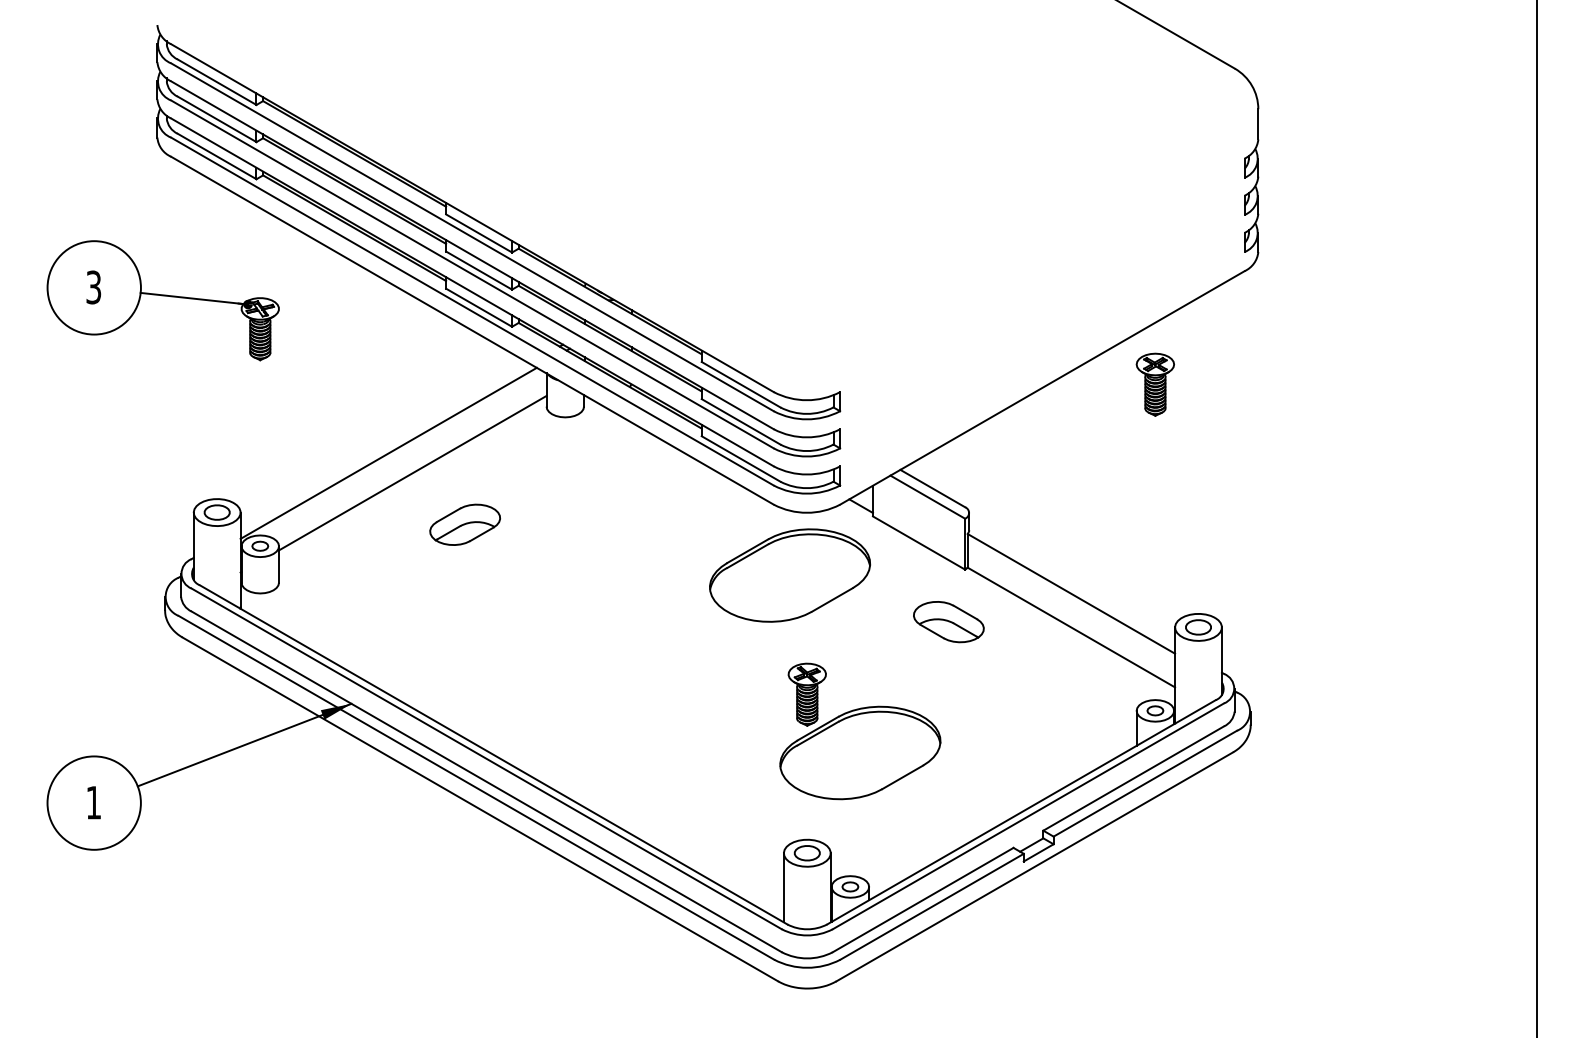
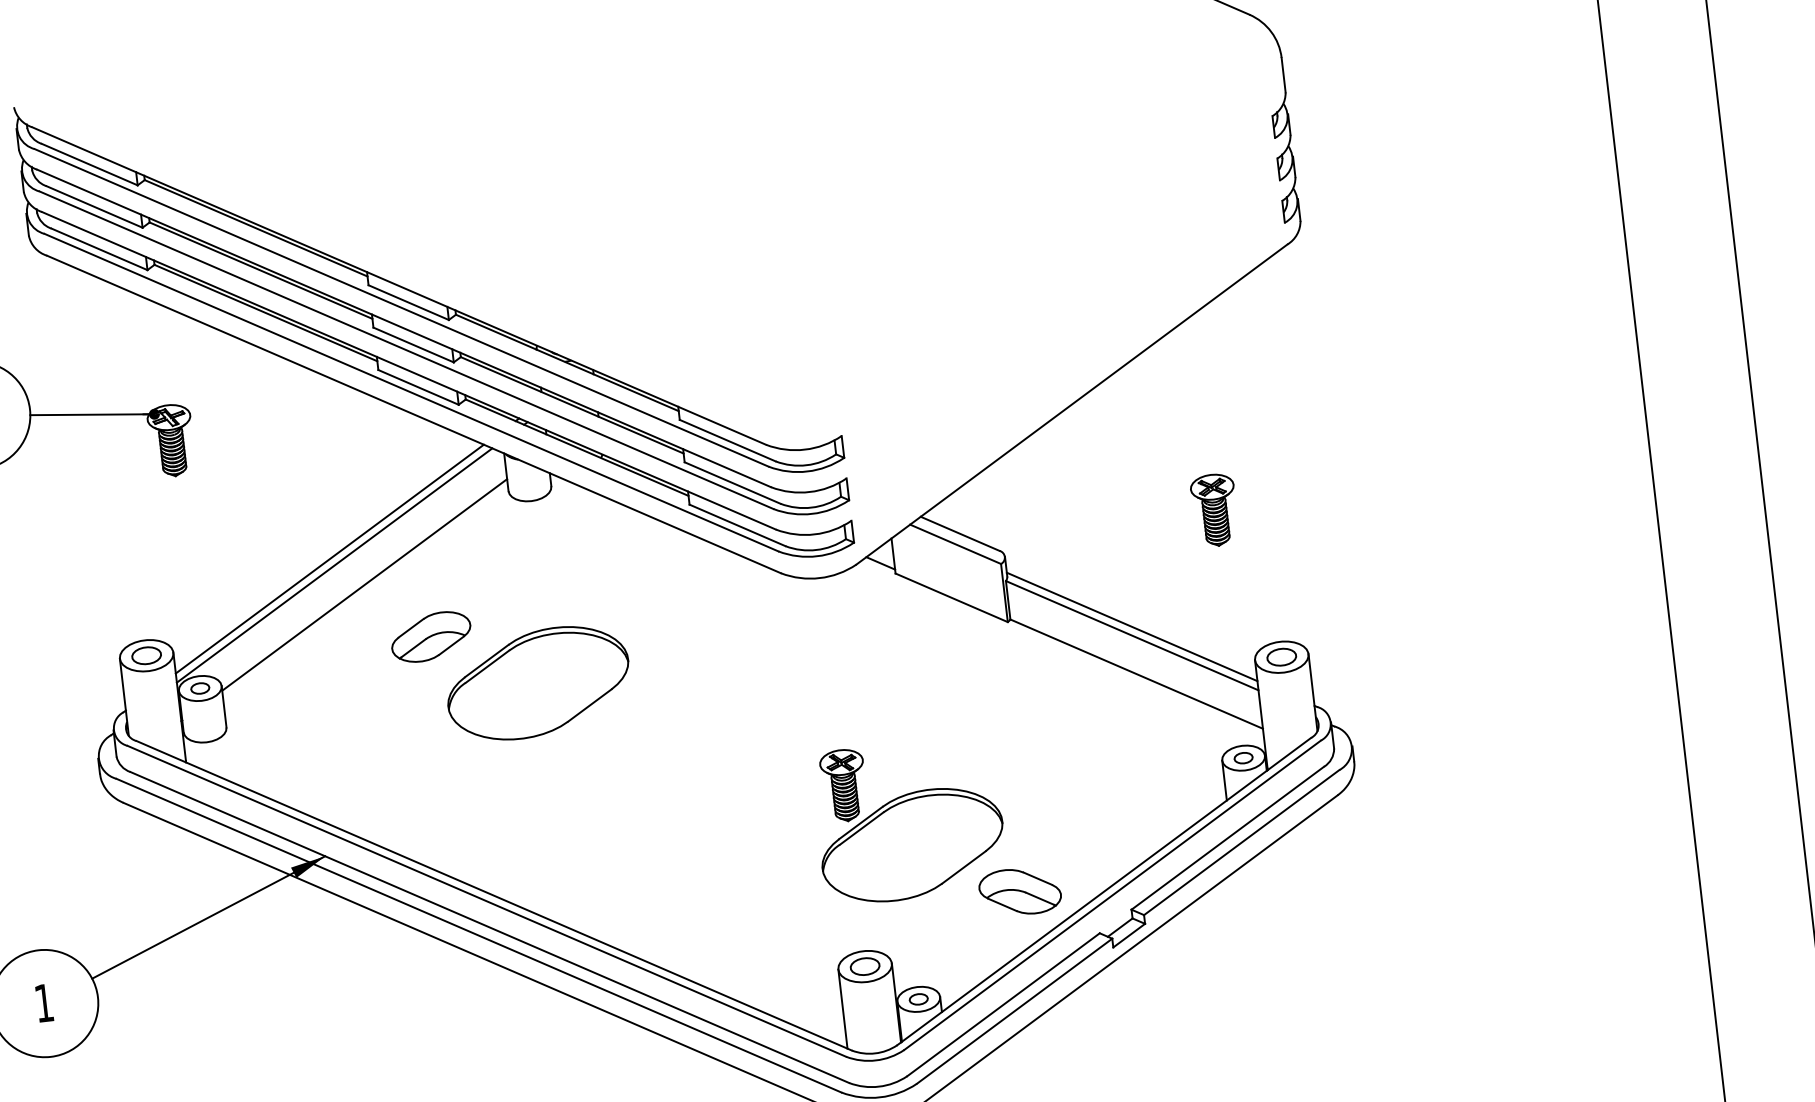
part: (1154, 384) -> (1213, 510), moved
line: (384, 446) -> (328, 558), added
part: (790, 575) -> (538, 683), moved
line: (1072, 585) -> (1132, 626), added
part: (948, 622) -> (1019, 892), moved

